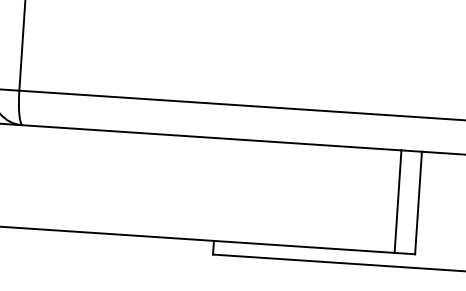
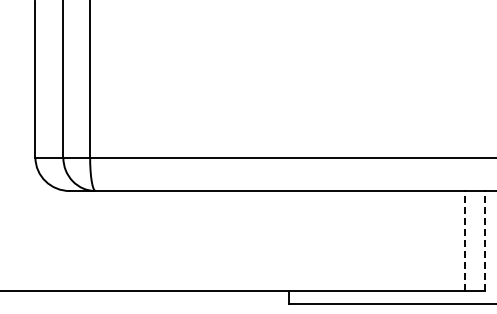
line: (398, 201) -> (465, 240), solid -> dashed
line: (418, 202) -> (485, 240), solid -> dashed

